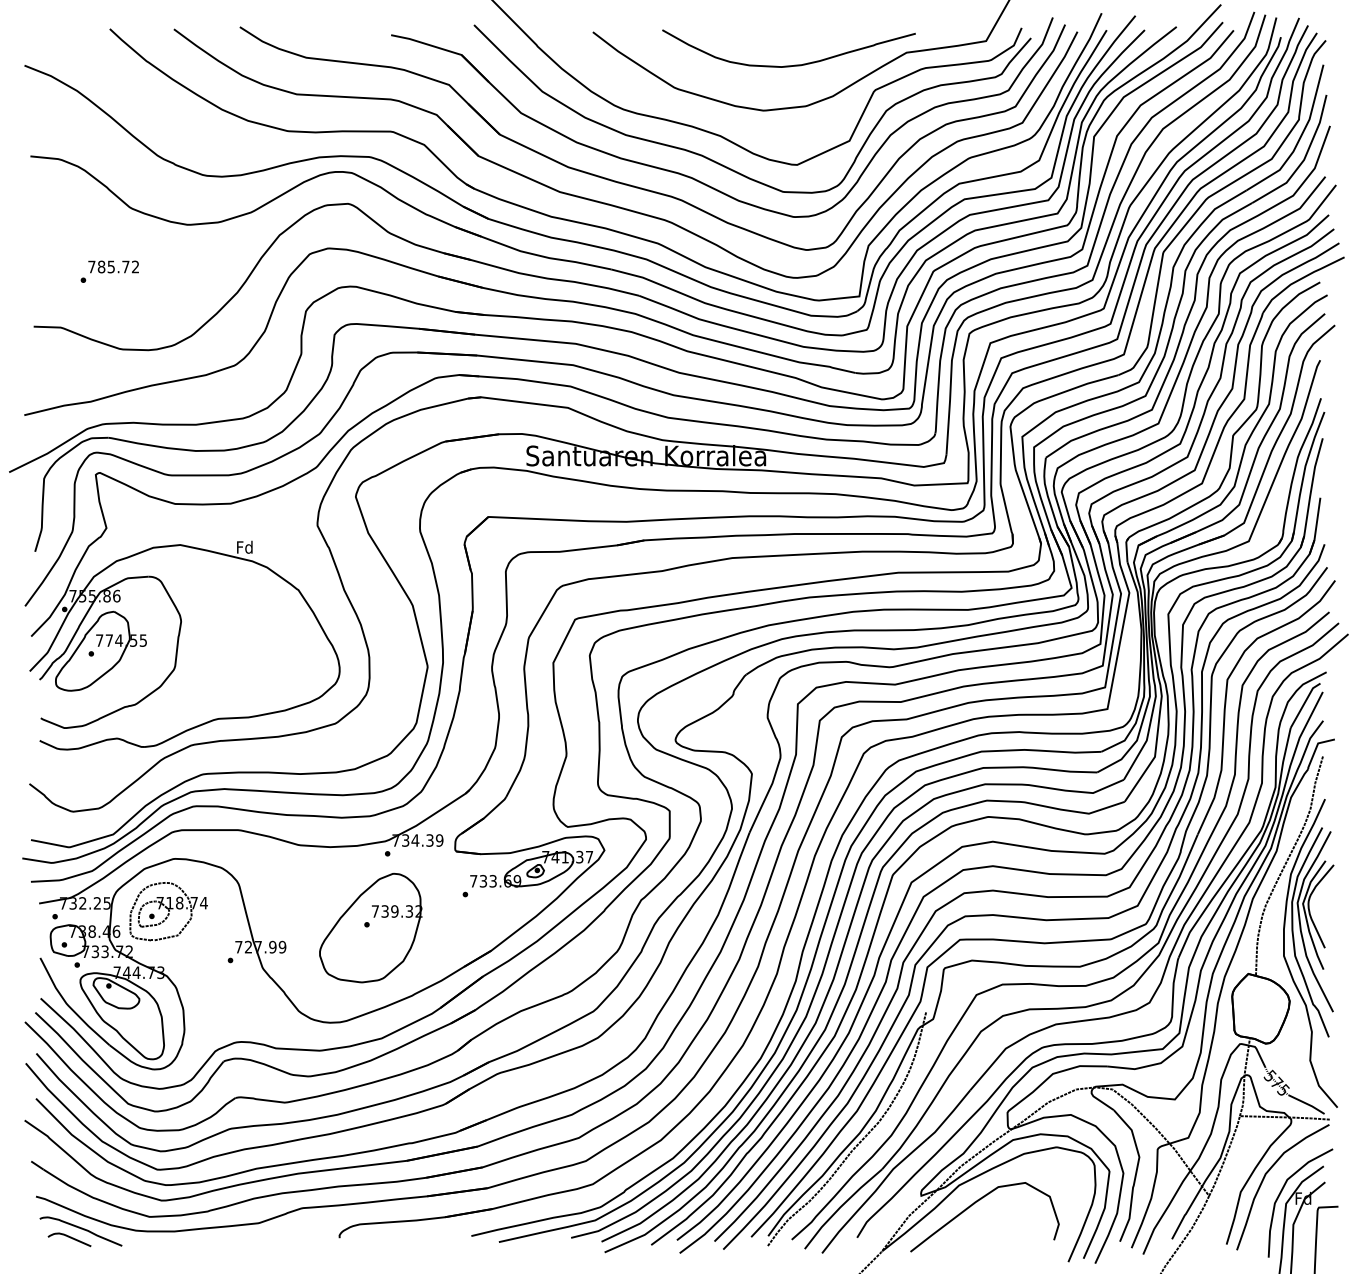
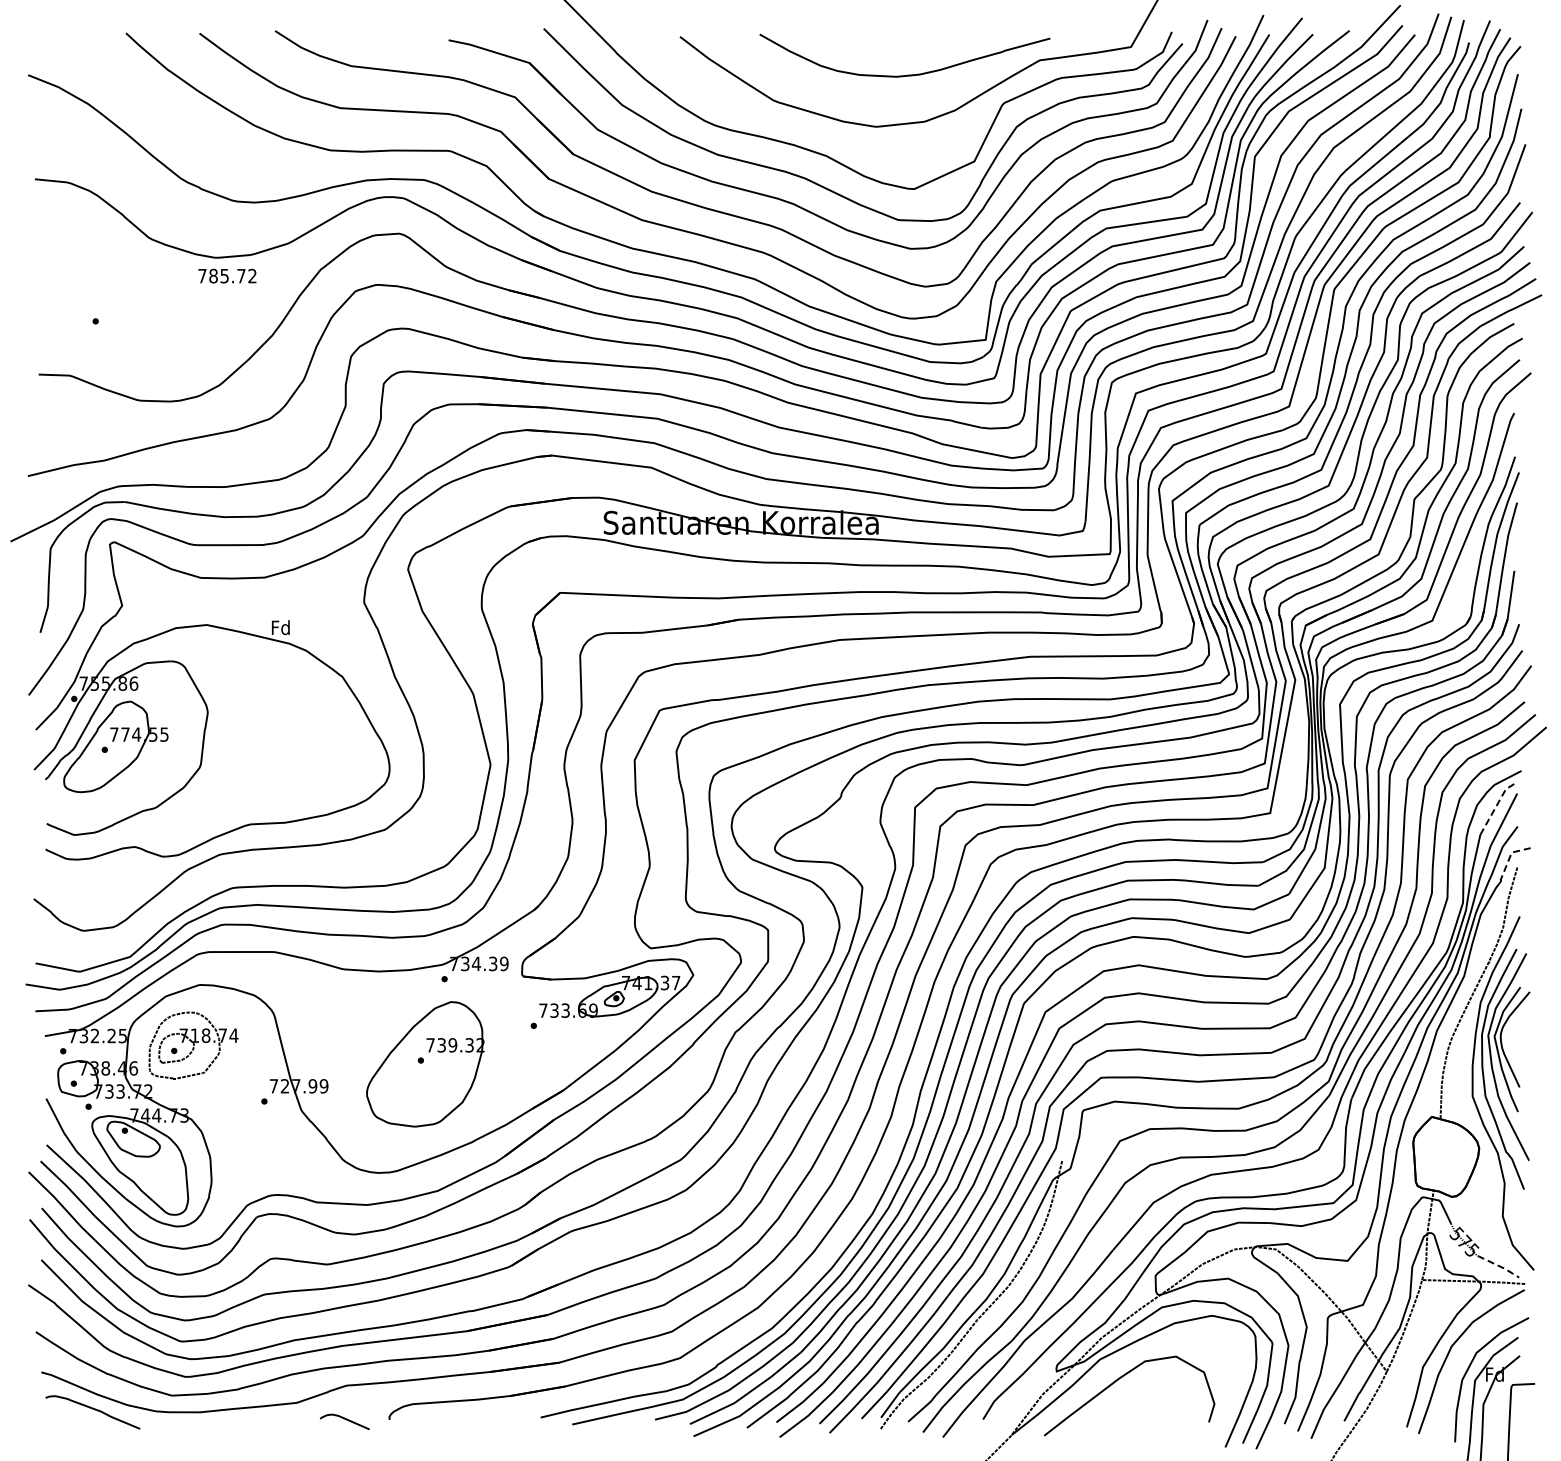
text: (113, 266) -> (227, 275), moved
line: (1304, 703) -> (1496, 806), solid -> dashed
line: (1316, 747) -> (1509, 857), solid -> dashed
line: (1307, 1104) -> (1499, 1266), solid -> dashed
curve: (69, 1237) -> (344, 1419), moved

